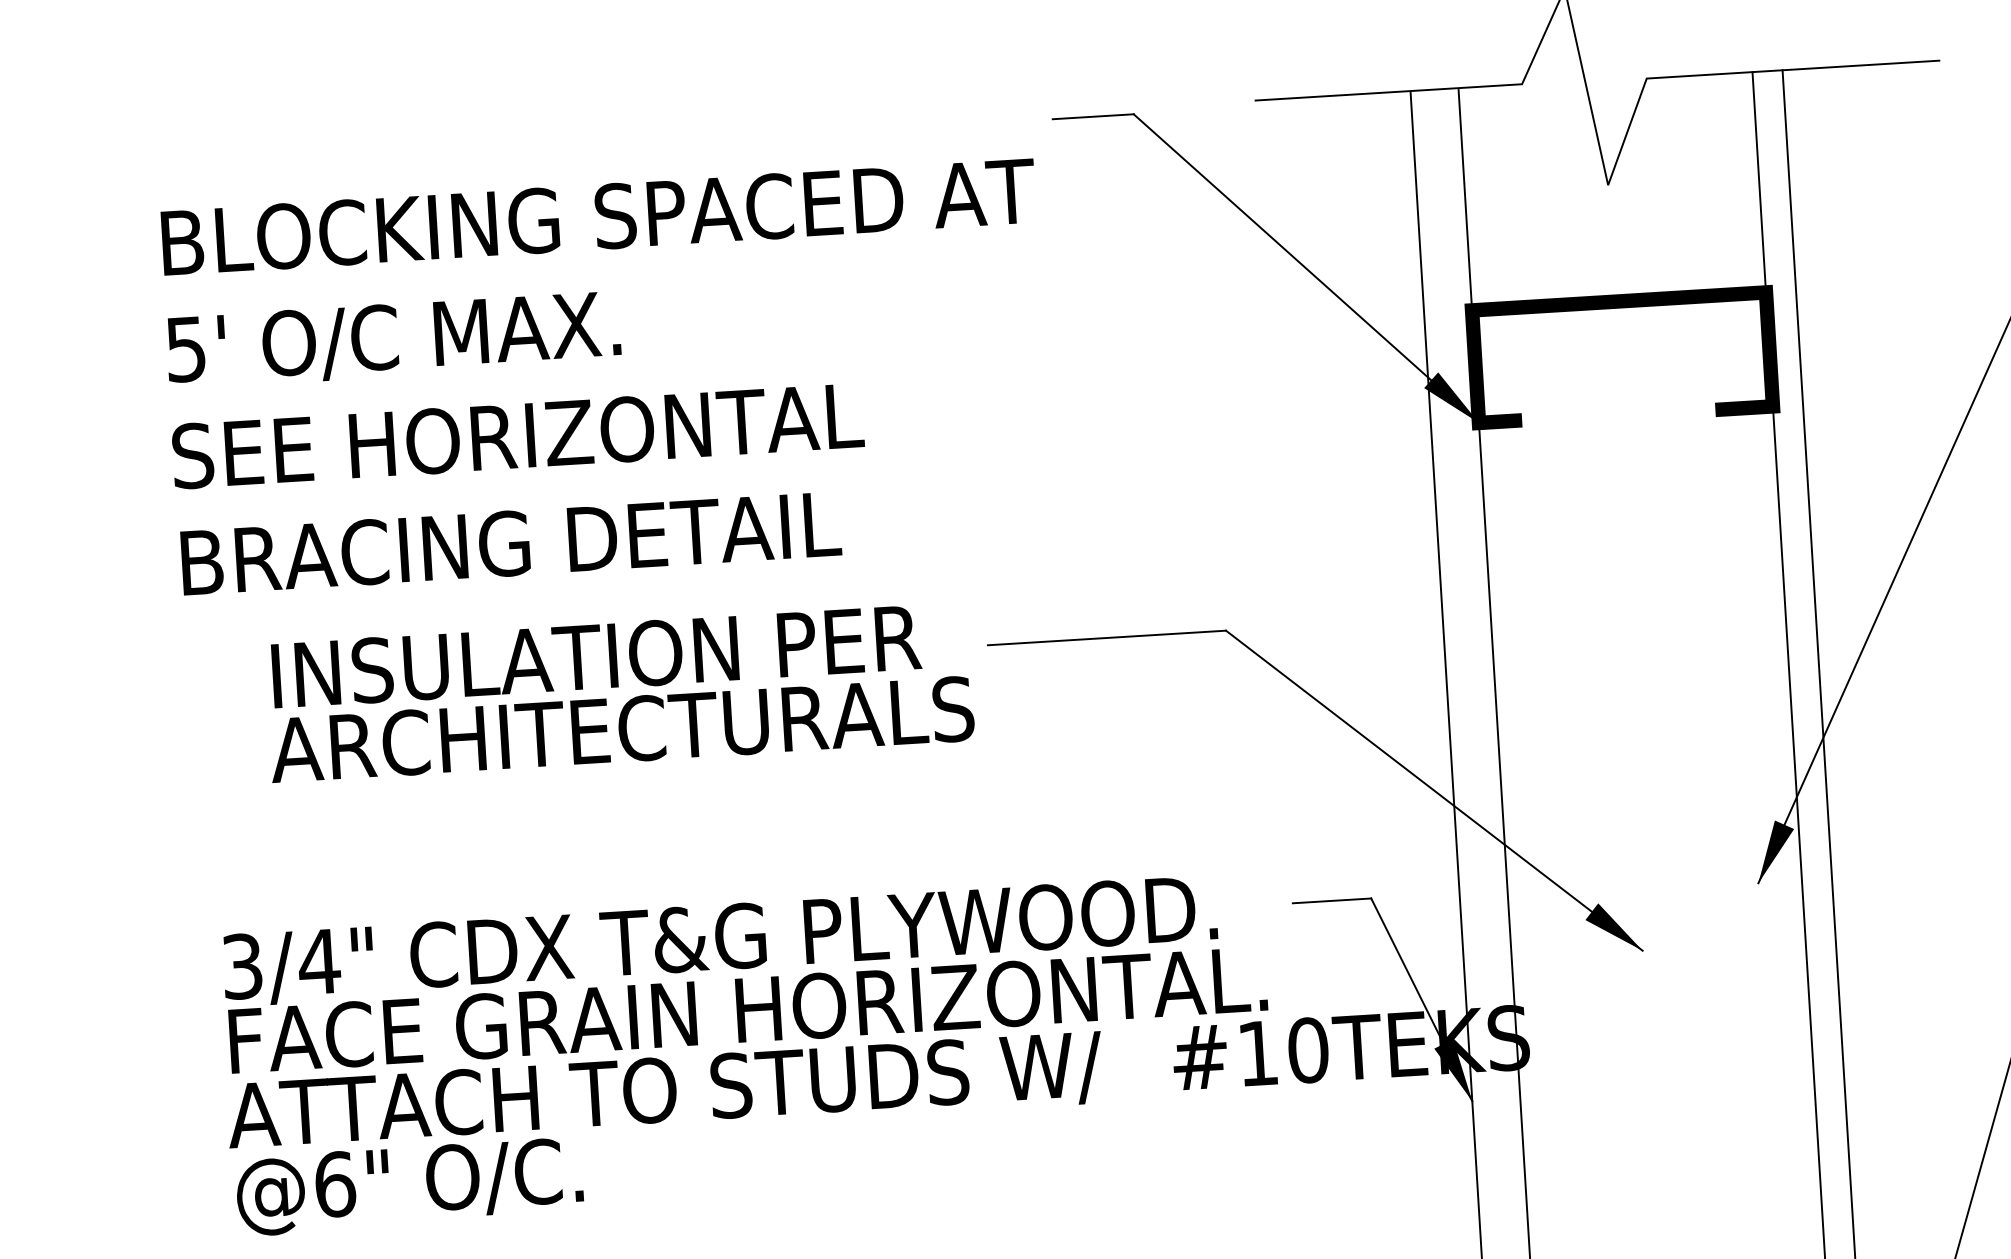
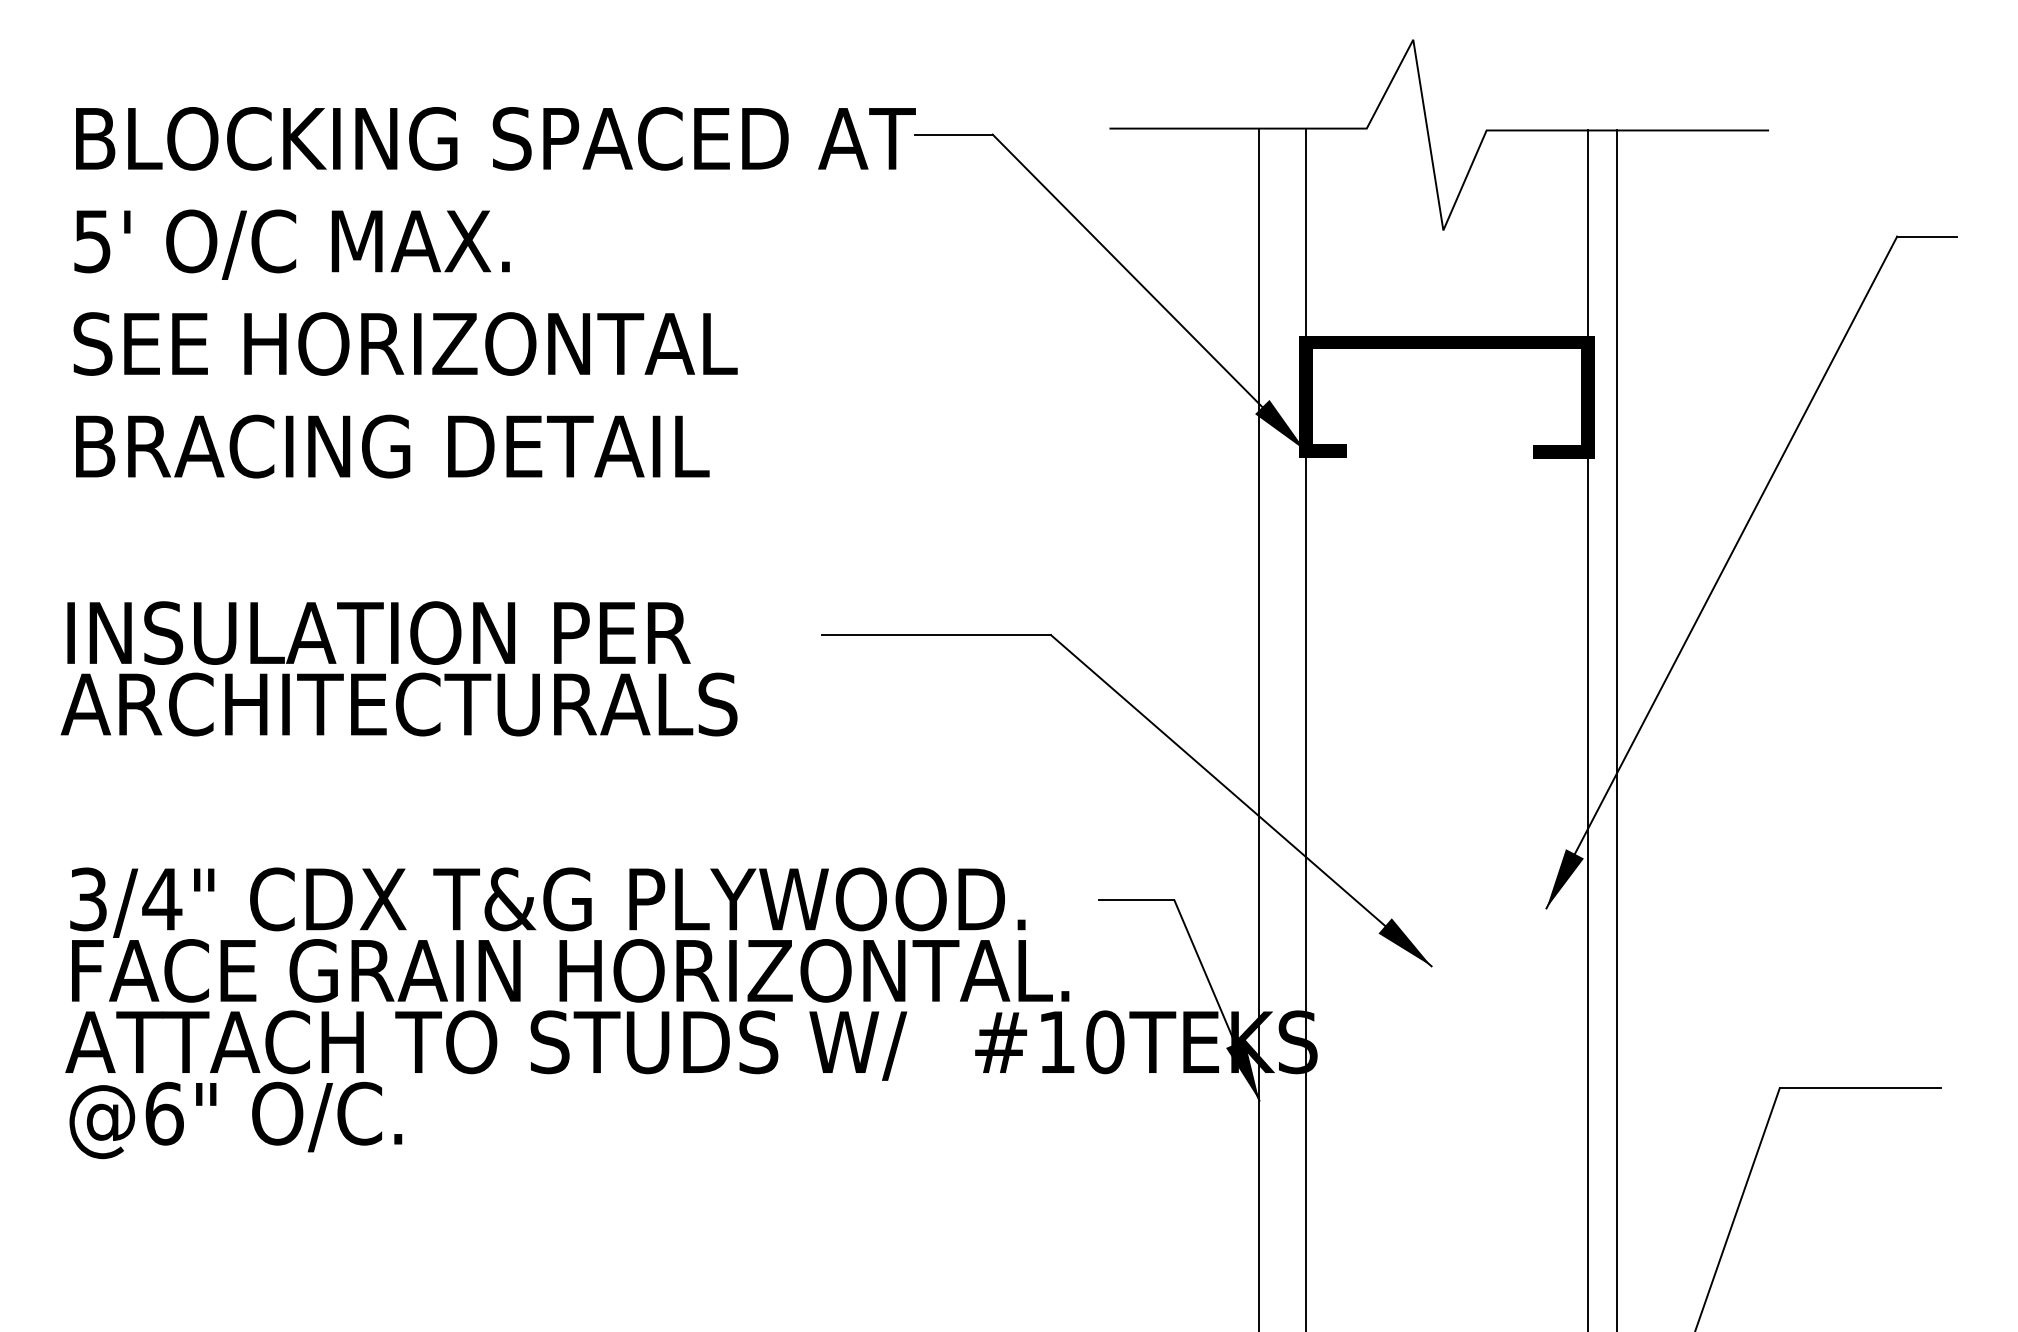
text: (607, 376) -> (494, 292), moved
text: (619, 692) -> (398, 668), moved

